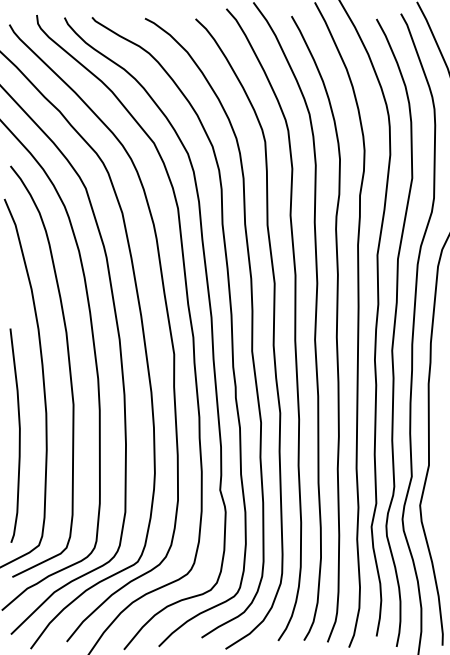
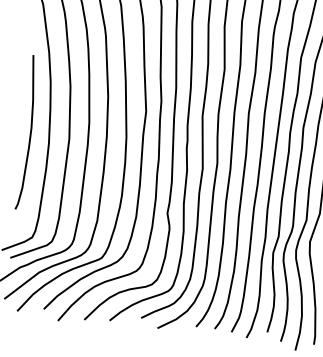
curve: (18, 437) -> (29, 134), moved

